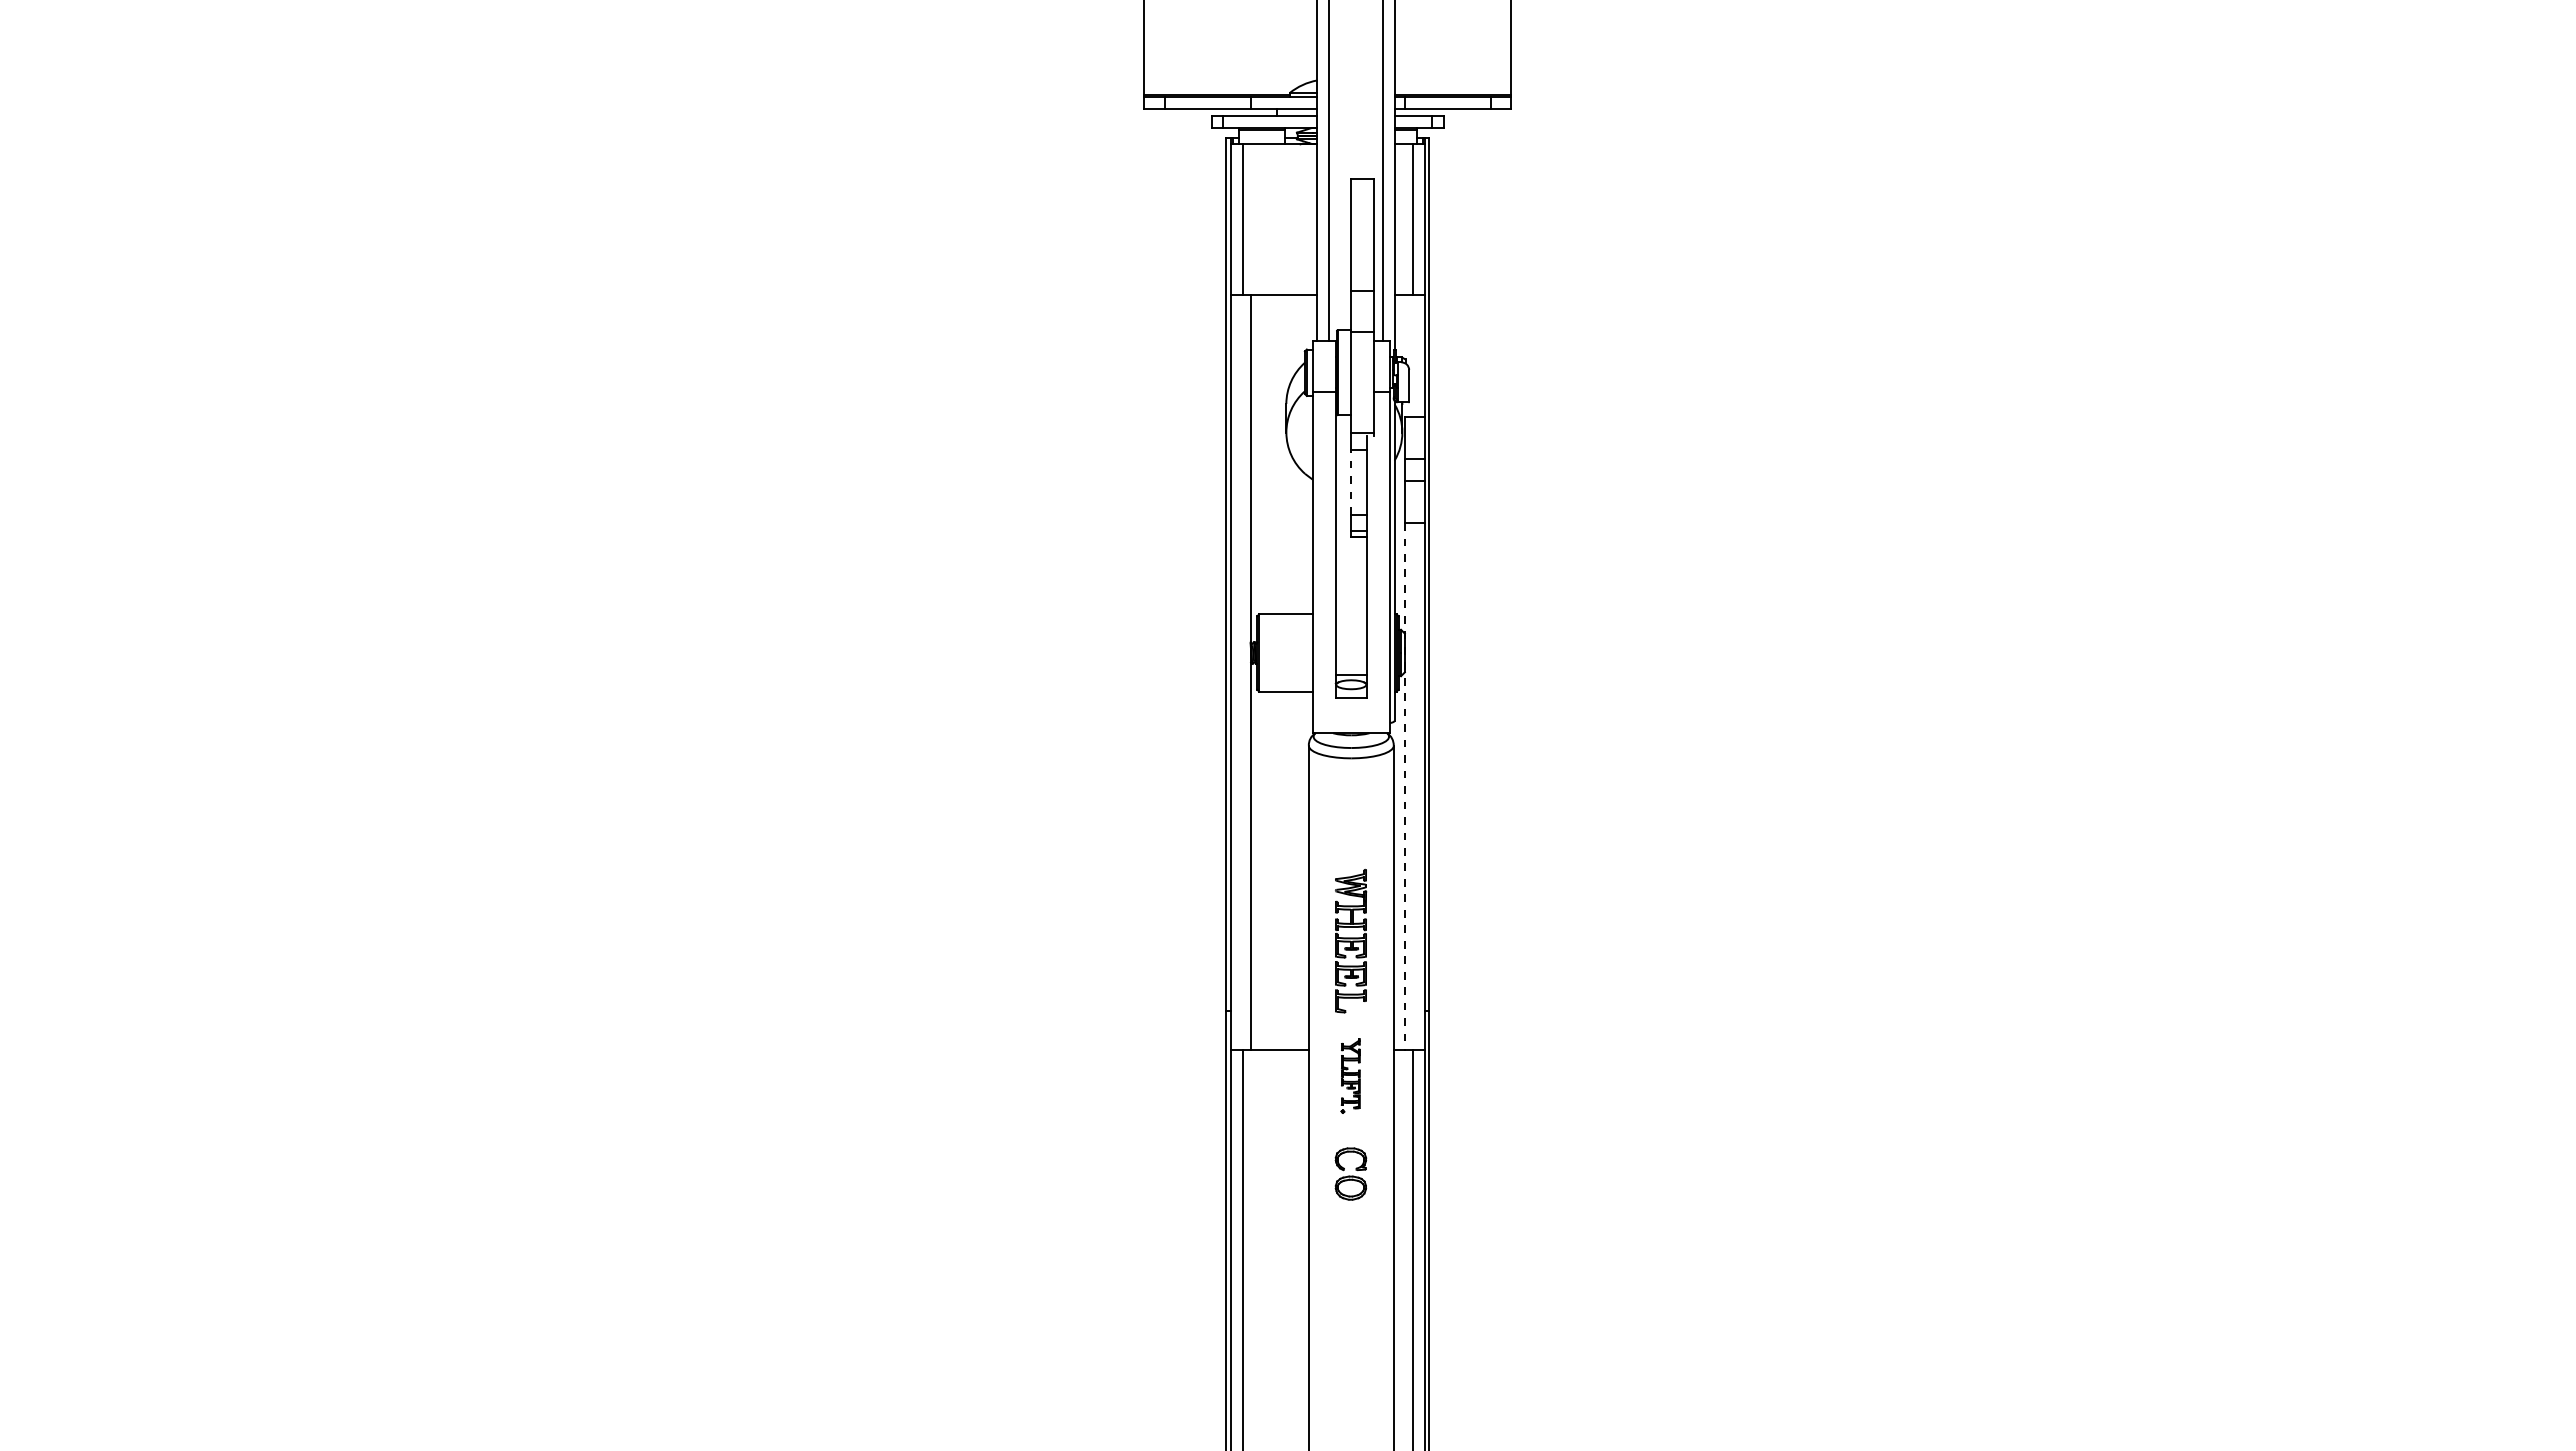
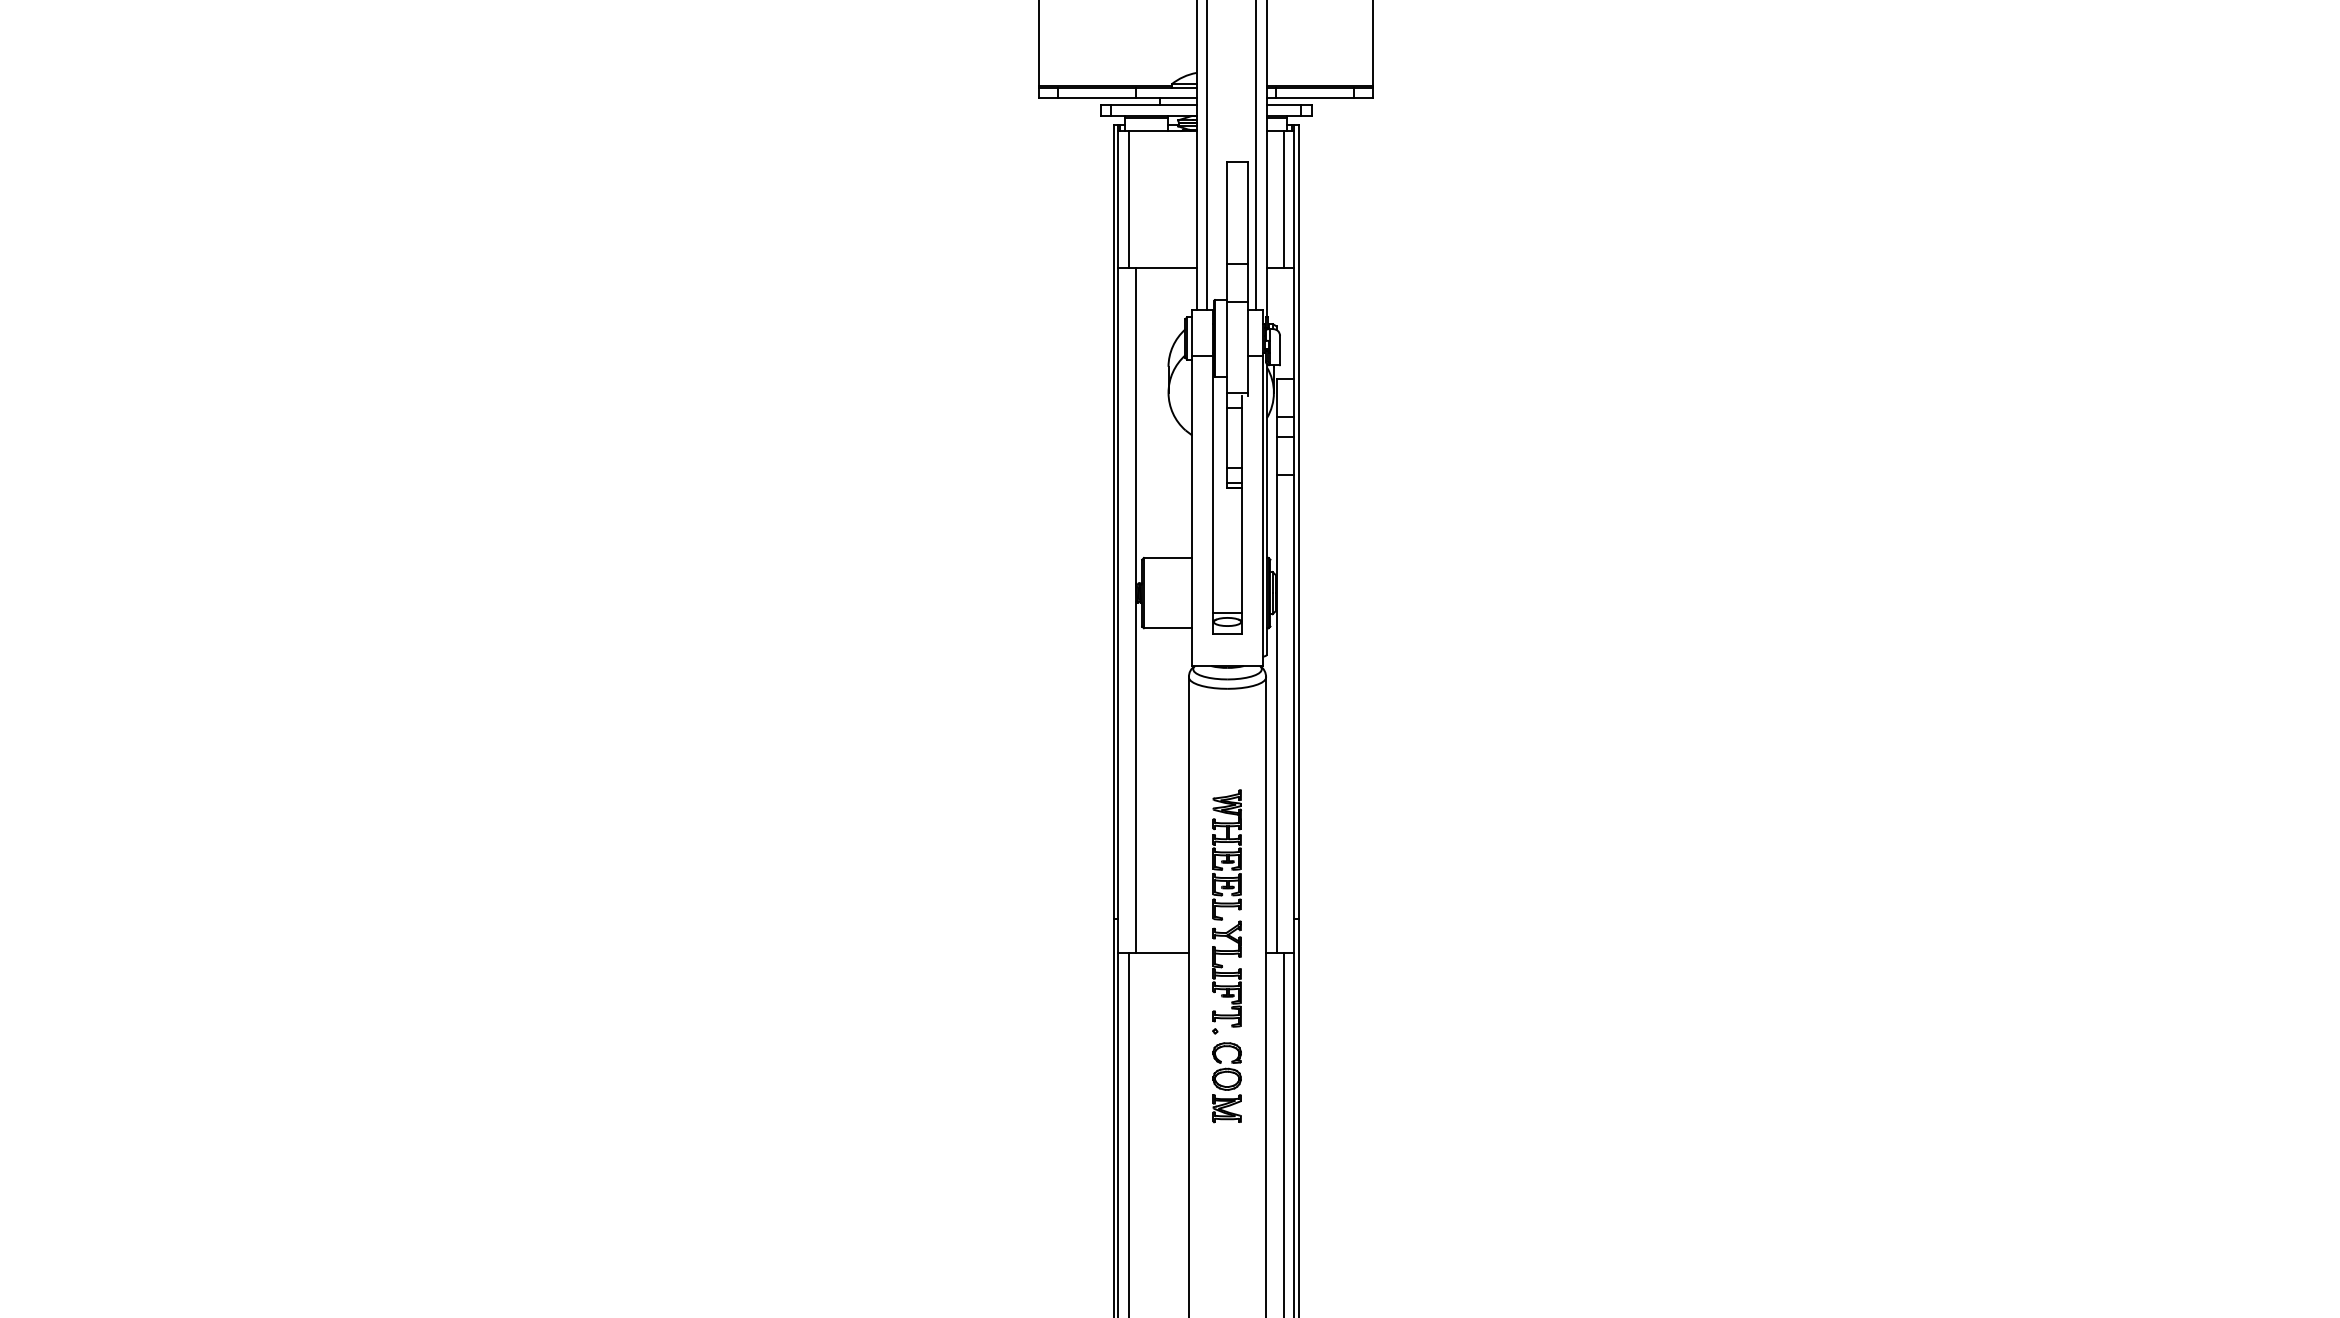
line: (1350, 482) -> (1226, 438), dashed -> solid
line: (1405, 786) -> (1276, 714), dashed -> solid
part: (1350, 1075) -> (1226, 977), size x1.67
part: (1350, 1220) -> (1226, 1108), added

